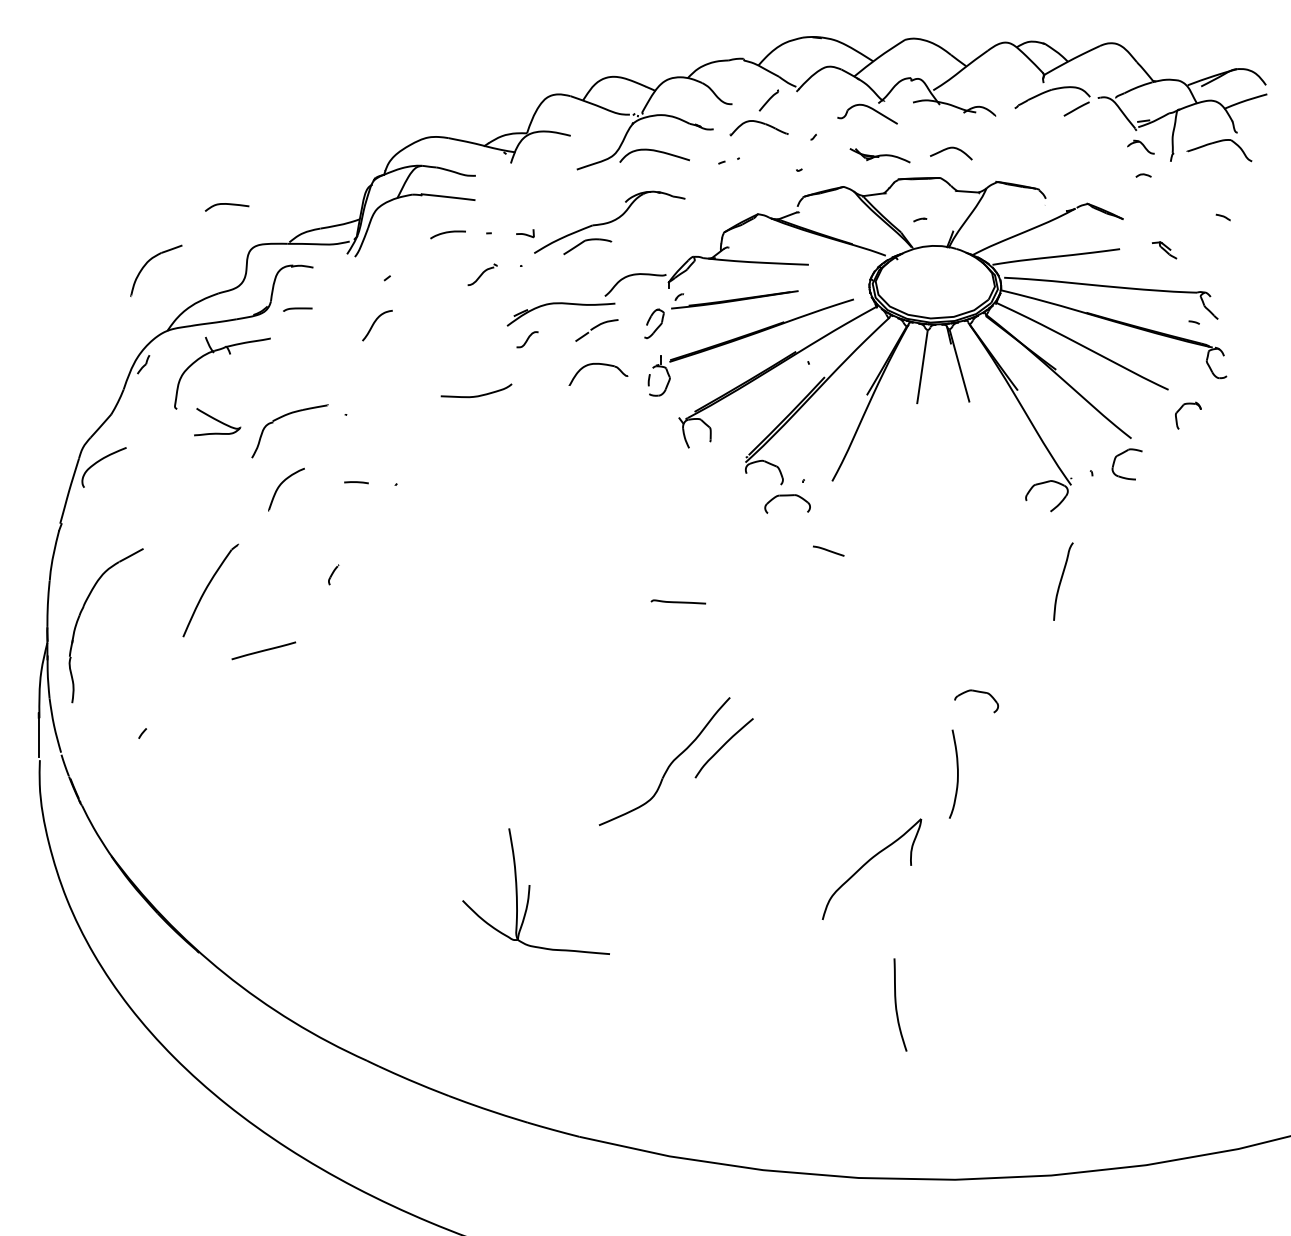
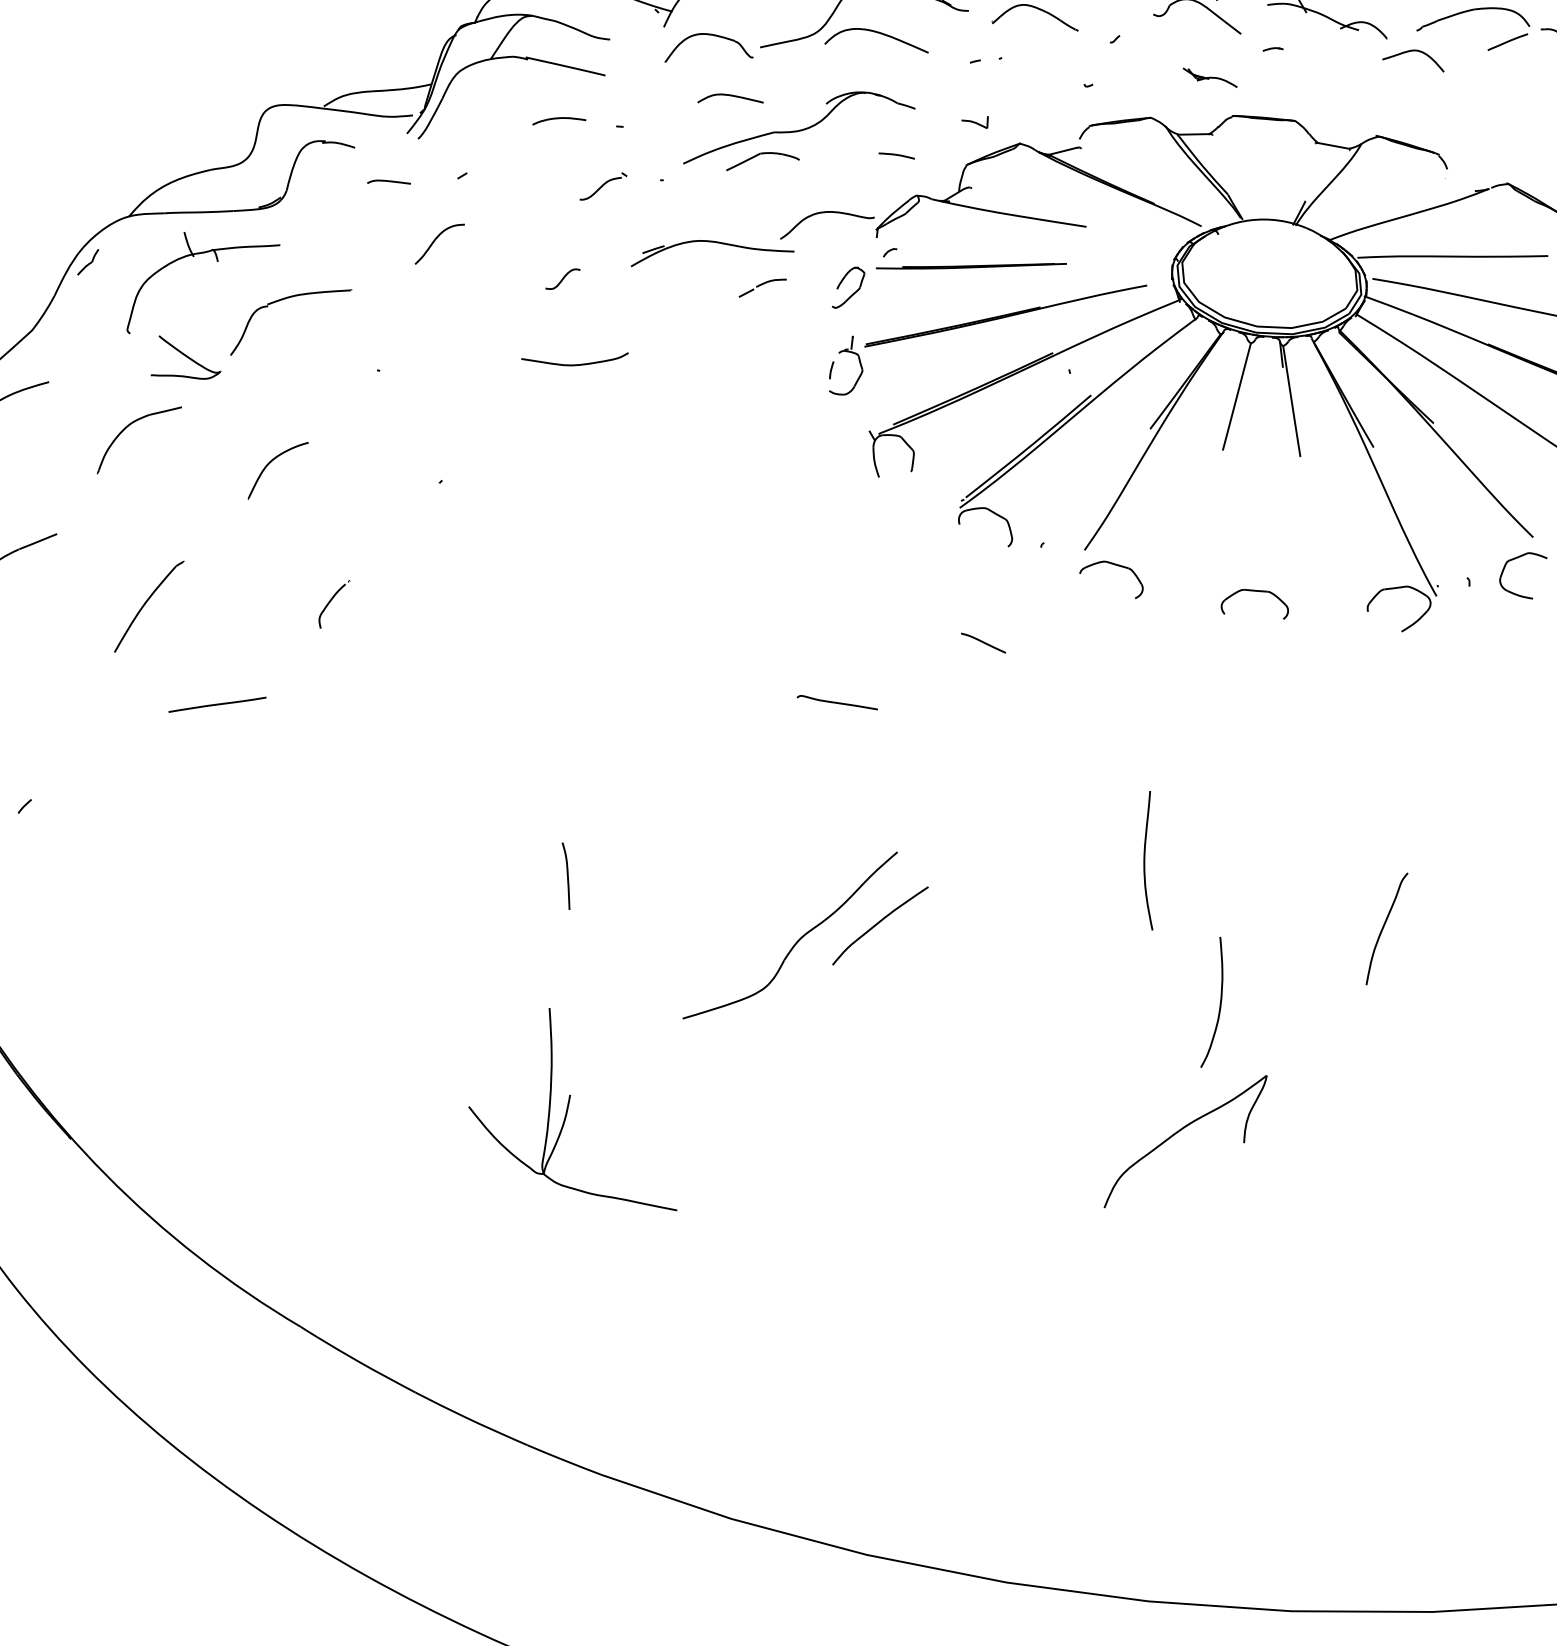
curve: (951, 148) -> (1415, 51), moved
part: (880, 155) -> (1210, 77), size x0.62
curve: (226, 204) -> (730, 96), moved
part: (920, 219) -> (1273, 48), moved
part: (525, 233) -> (975, 121), moved
part: (148, 262) -> (129, 426), moved
line: (297, 309) -> (388, 182), moved
part: (596, 330) -> (762, 288), size x0.71
curve: (527, 339) -> (562, 278), moved
part: (602, 365) -> (717, 37), moved
part: (283, 417) -> (283, 300), moved
line: (356, 482) -> (896, 155), moved
part: (787, 496) -> (1256, 592), moved
line: (828, 550) -> (983, 642), moved
part: (333, 574) -> (333, 603), size x1.67
curve: (1061, 581) -> (1384, 928), moved
part: (210, 589) -> (149, 605), size x0.71
part: (976, 692) -> (1113, 565), moved
curve: (510, 738) -> (566, 875), added
part: (867, 863) -> (1180, 1132), moved
curve: (896, 1004) -> (1145, 859), moved

